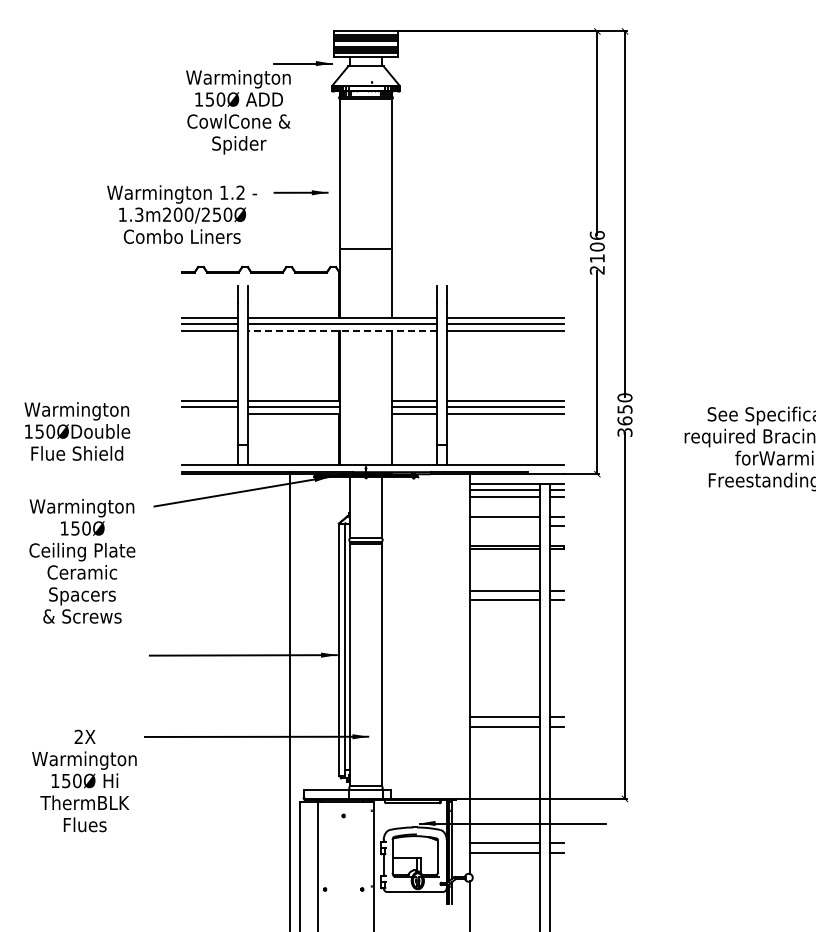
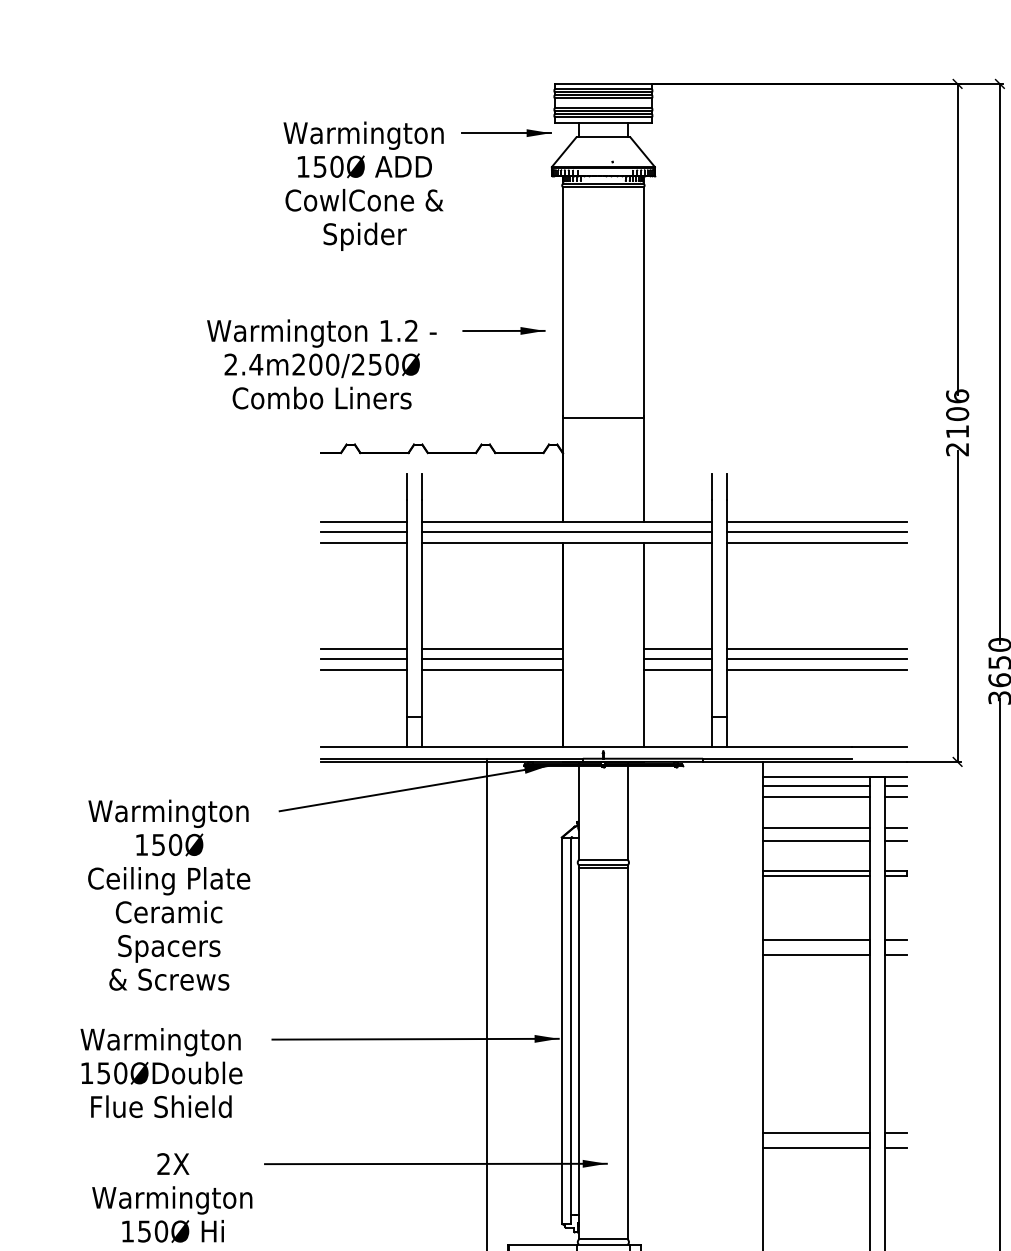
text: (238, 112) -> (363, 186), moved
text: (130, 214) -> (242, 364), 1.3m -> 2.4m
line: (342, 331) -> (567, 543), dashed -> solid
line: (209, 414) -> (363, 670), added
text: (77, 431) -> (161, 1073), moved
line: (504, 526) -> (815, 841), added

